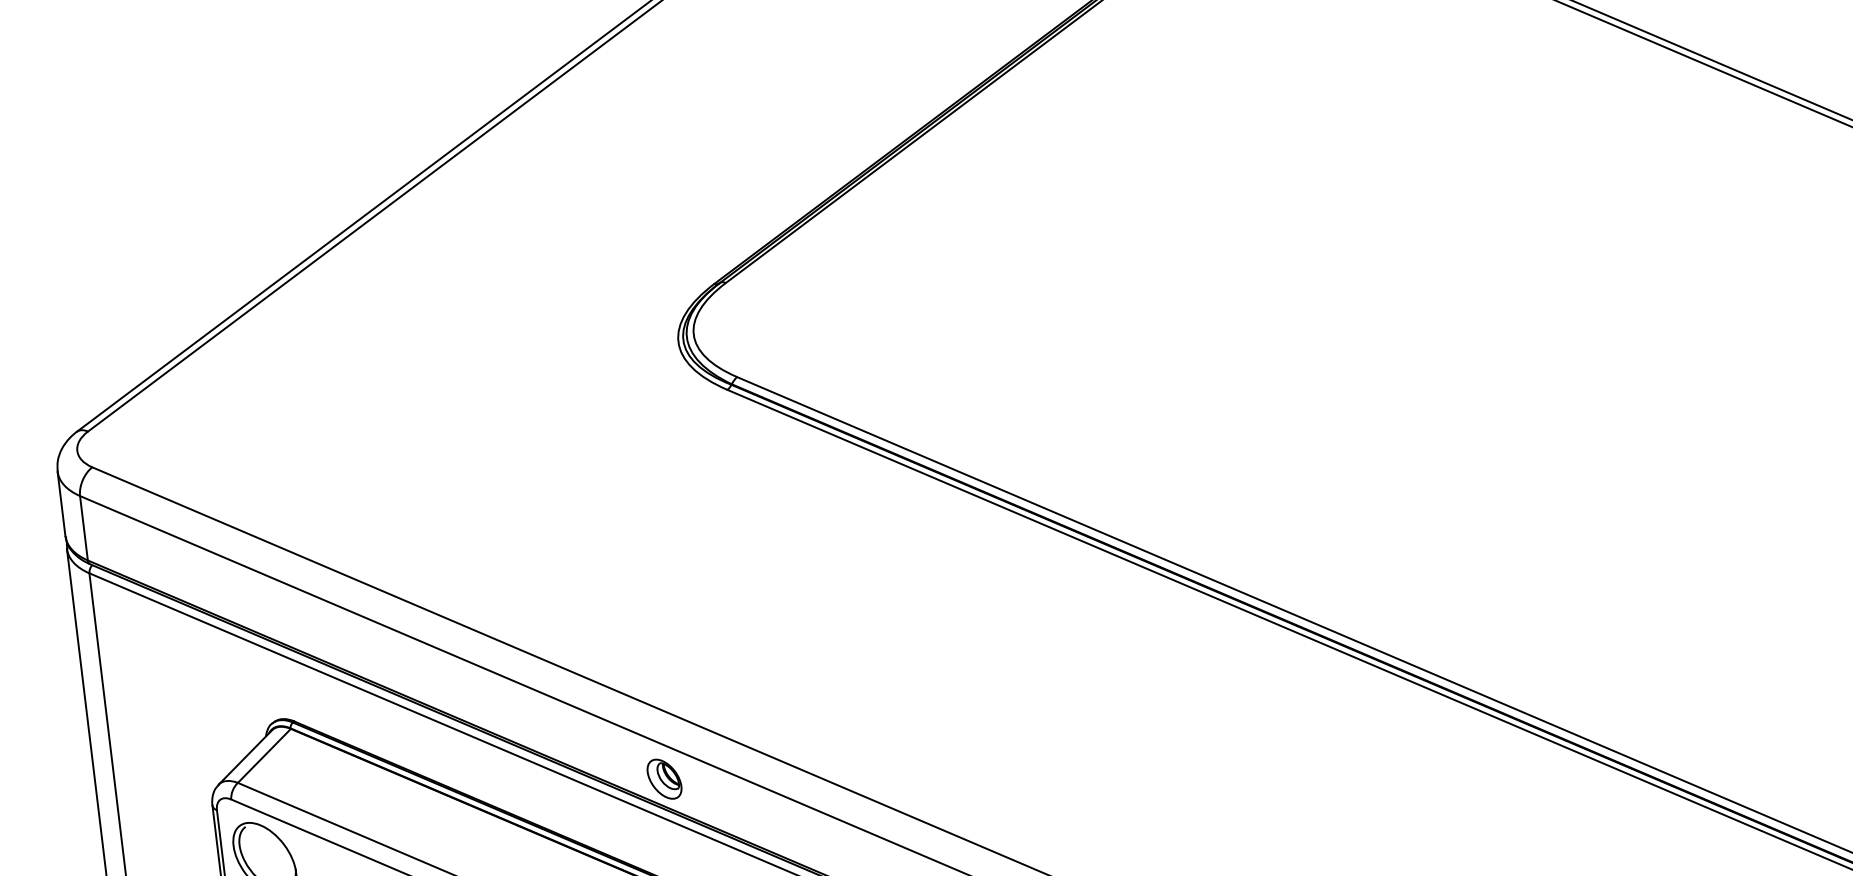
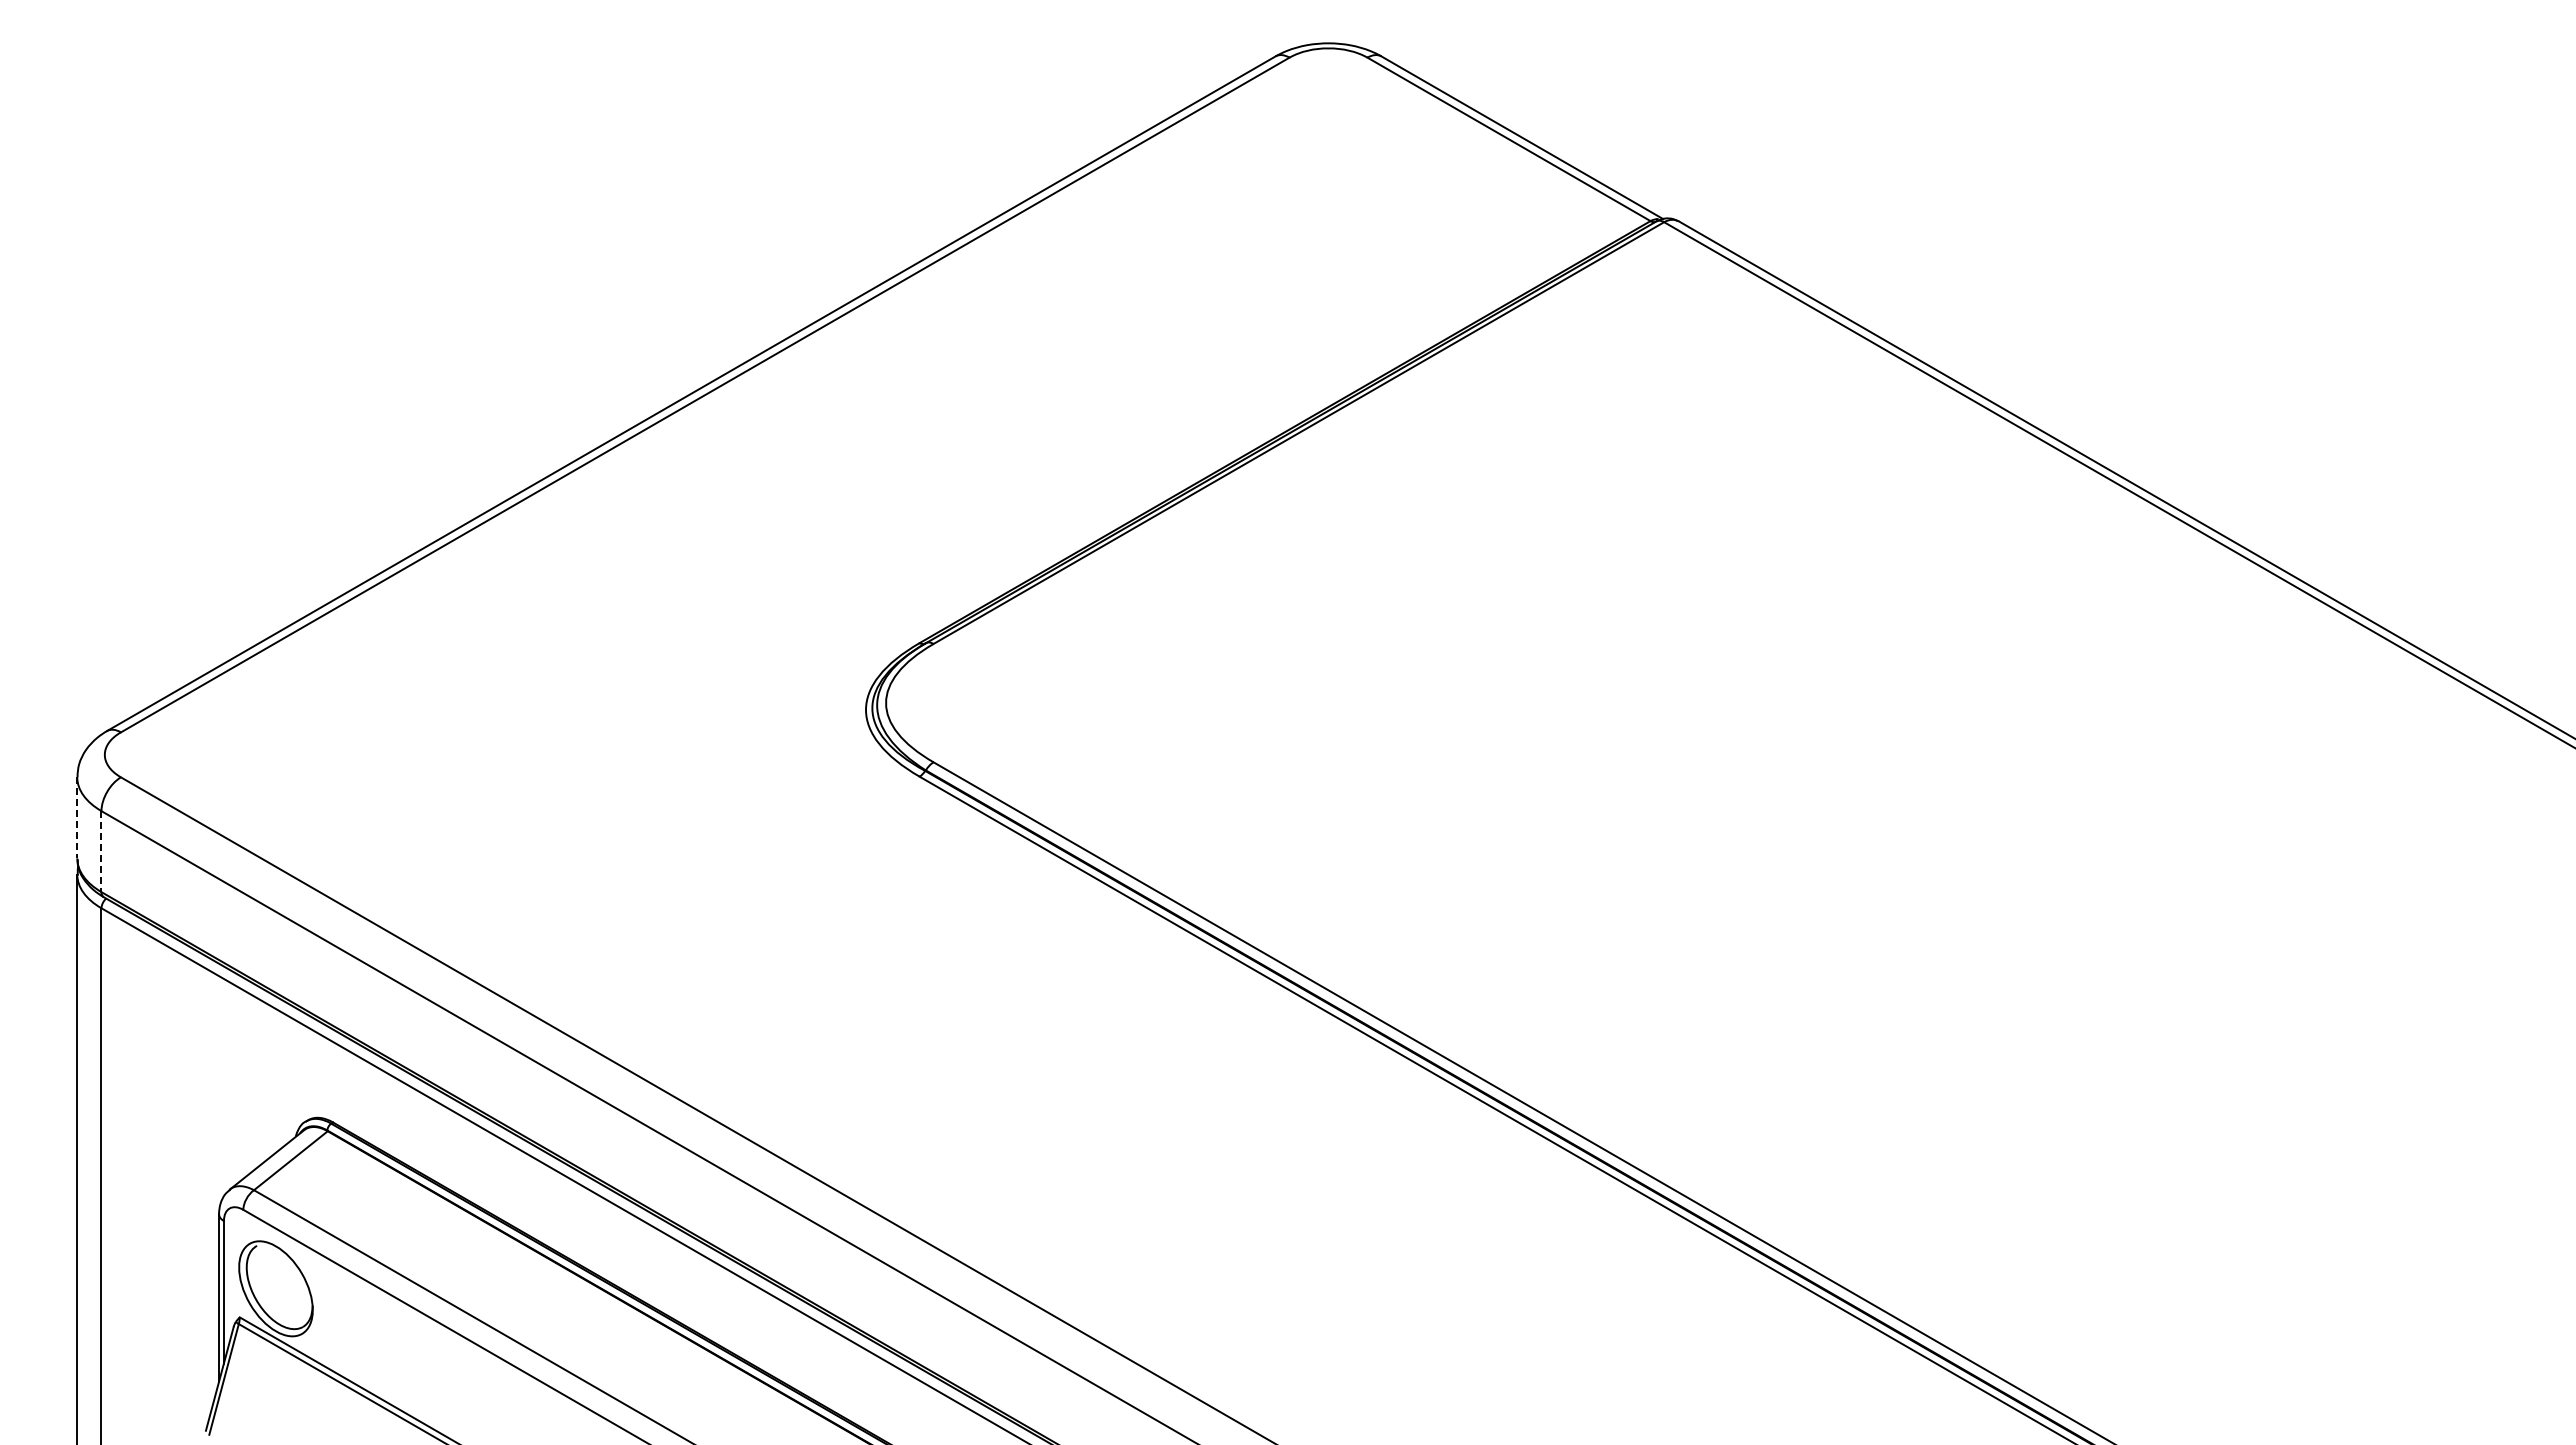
line: (61, 504) -> (77, 818), solid -> dashed
line: (84, 528) -> (101, 852), solid -> dashed
part: (663, 779) -> (782, 1249), removed

